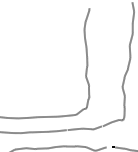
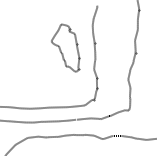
part: (55, 52) -> (65, 47), added

